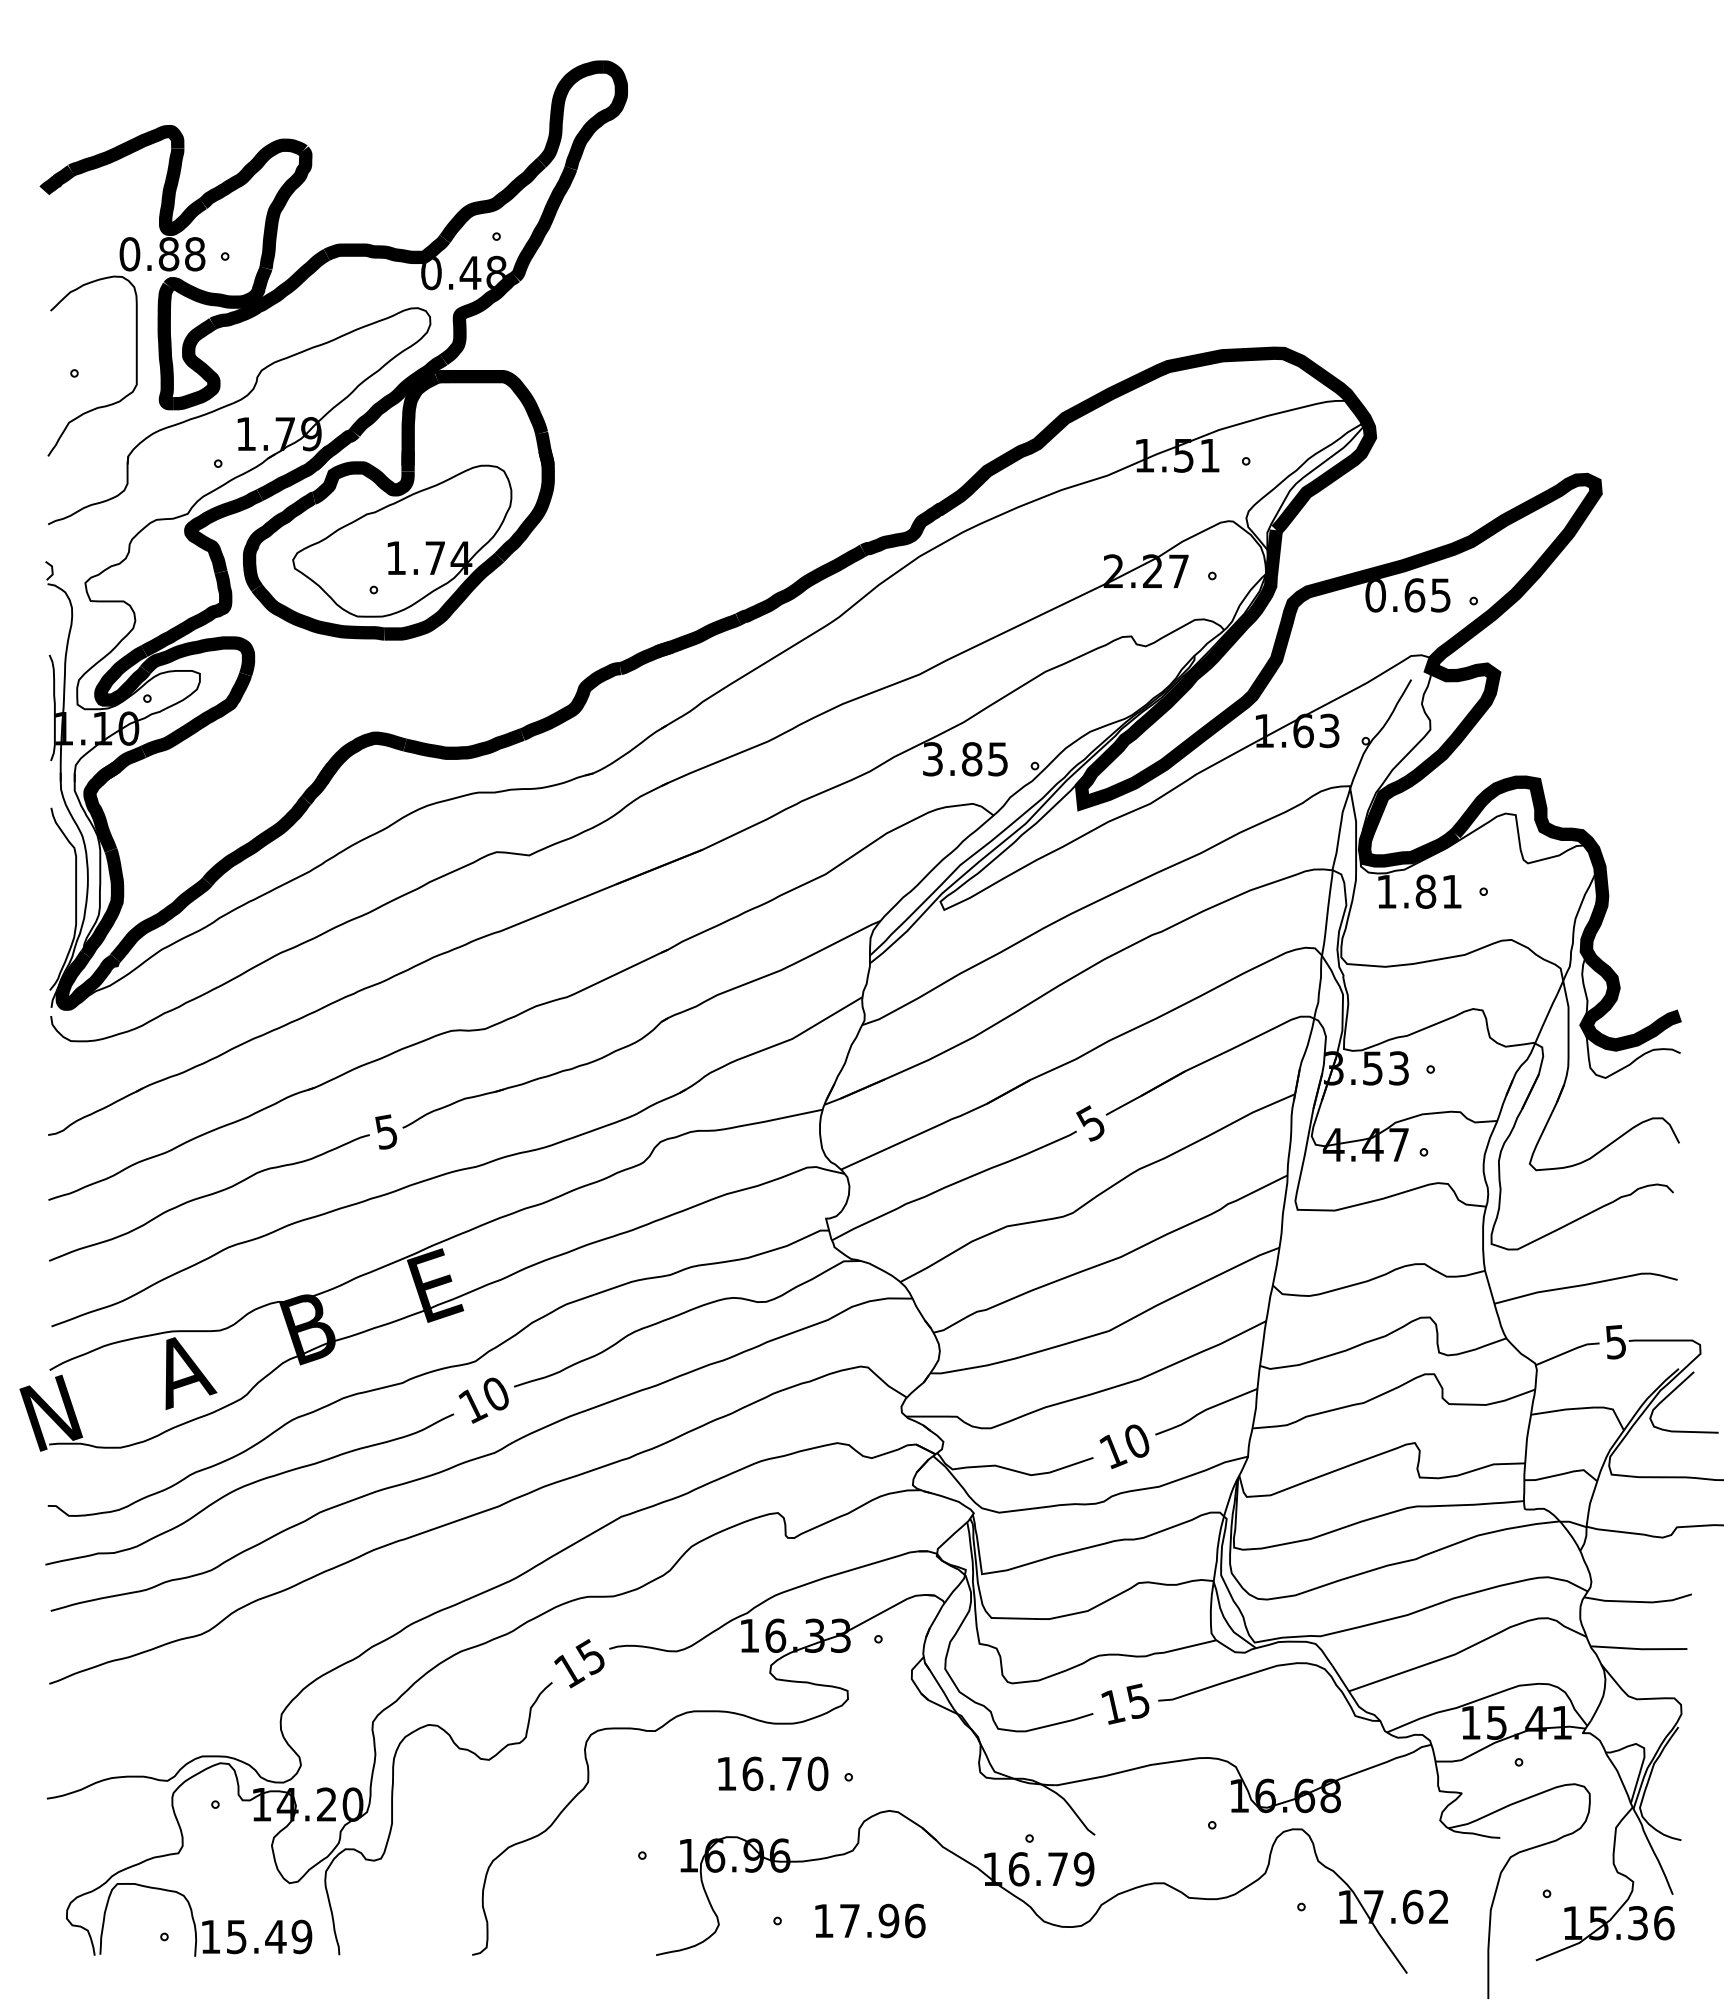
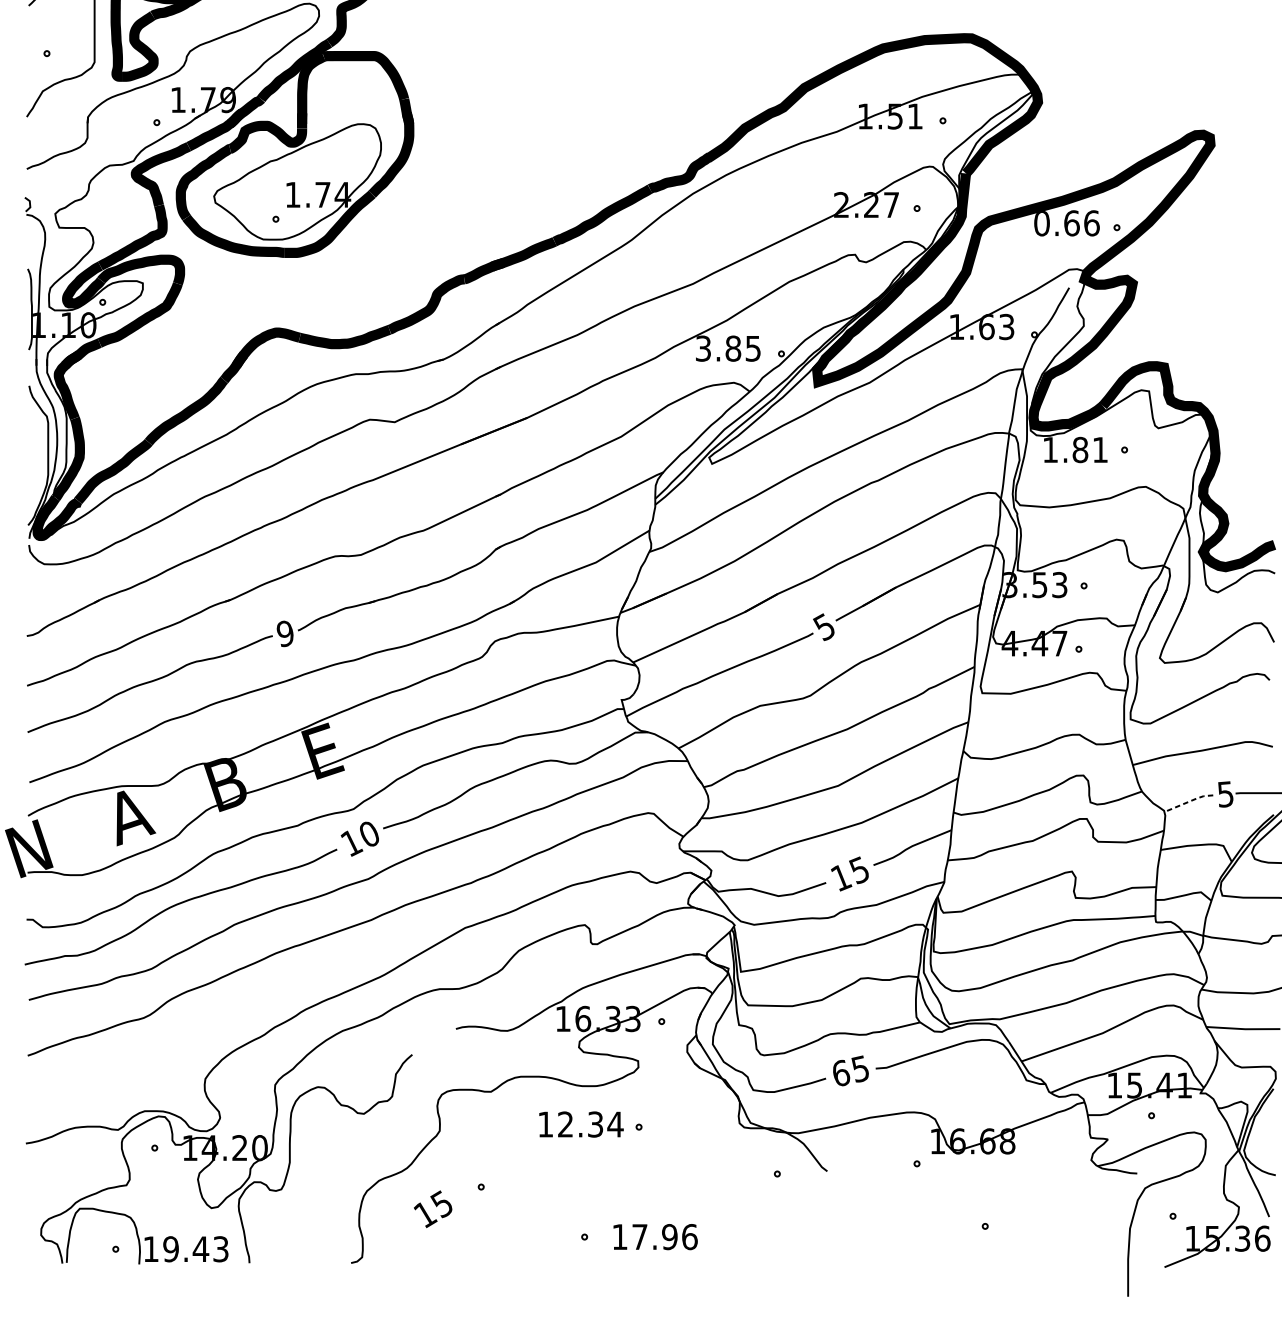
text: (1440, 595) -> (1091, 223), 0.65 -> 0.66
text: (386, 1131) -> (285, 633), 5 -> 9
line: (1567, 1351) -> (1188, 801), solid -> dashed
text: (1136, 1441) -> (859, 870), 10 -> 15
text: (579, 1663) -> (433, 1209), moved
text: (1113, 1706) -> (841, 1073), 15 -> 65
text: (785, 1773) -> (590, 1124), 16.70 -> 12.34
part: (1052, 1885) -> (794, 1209), removed
text: (269, 1936) -> (196, 1248), 15.49 -> 19.43

